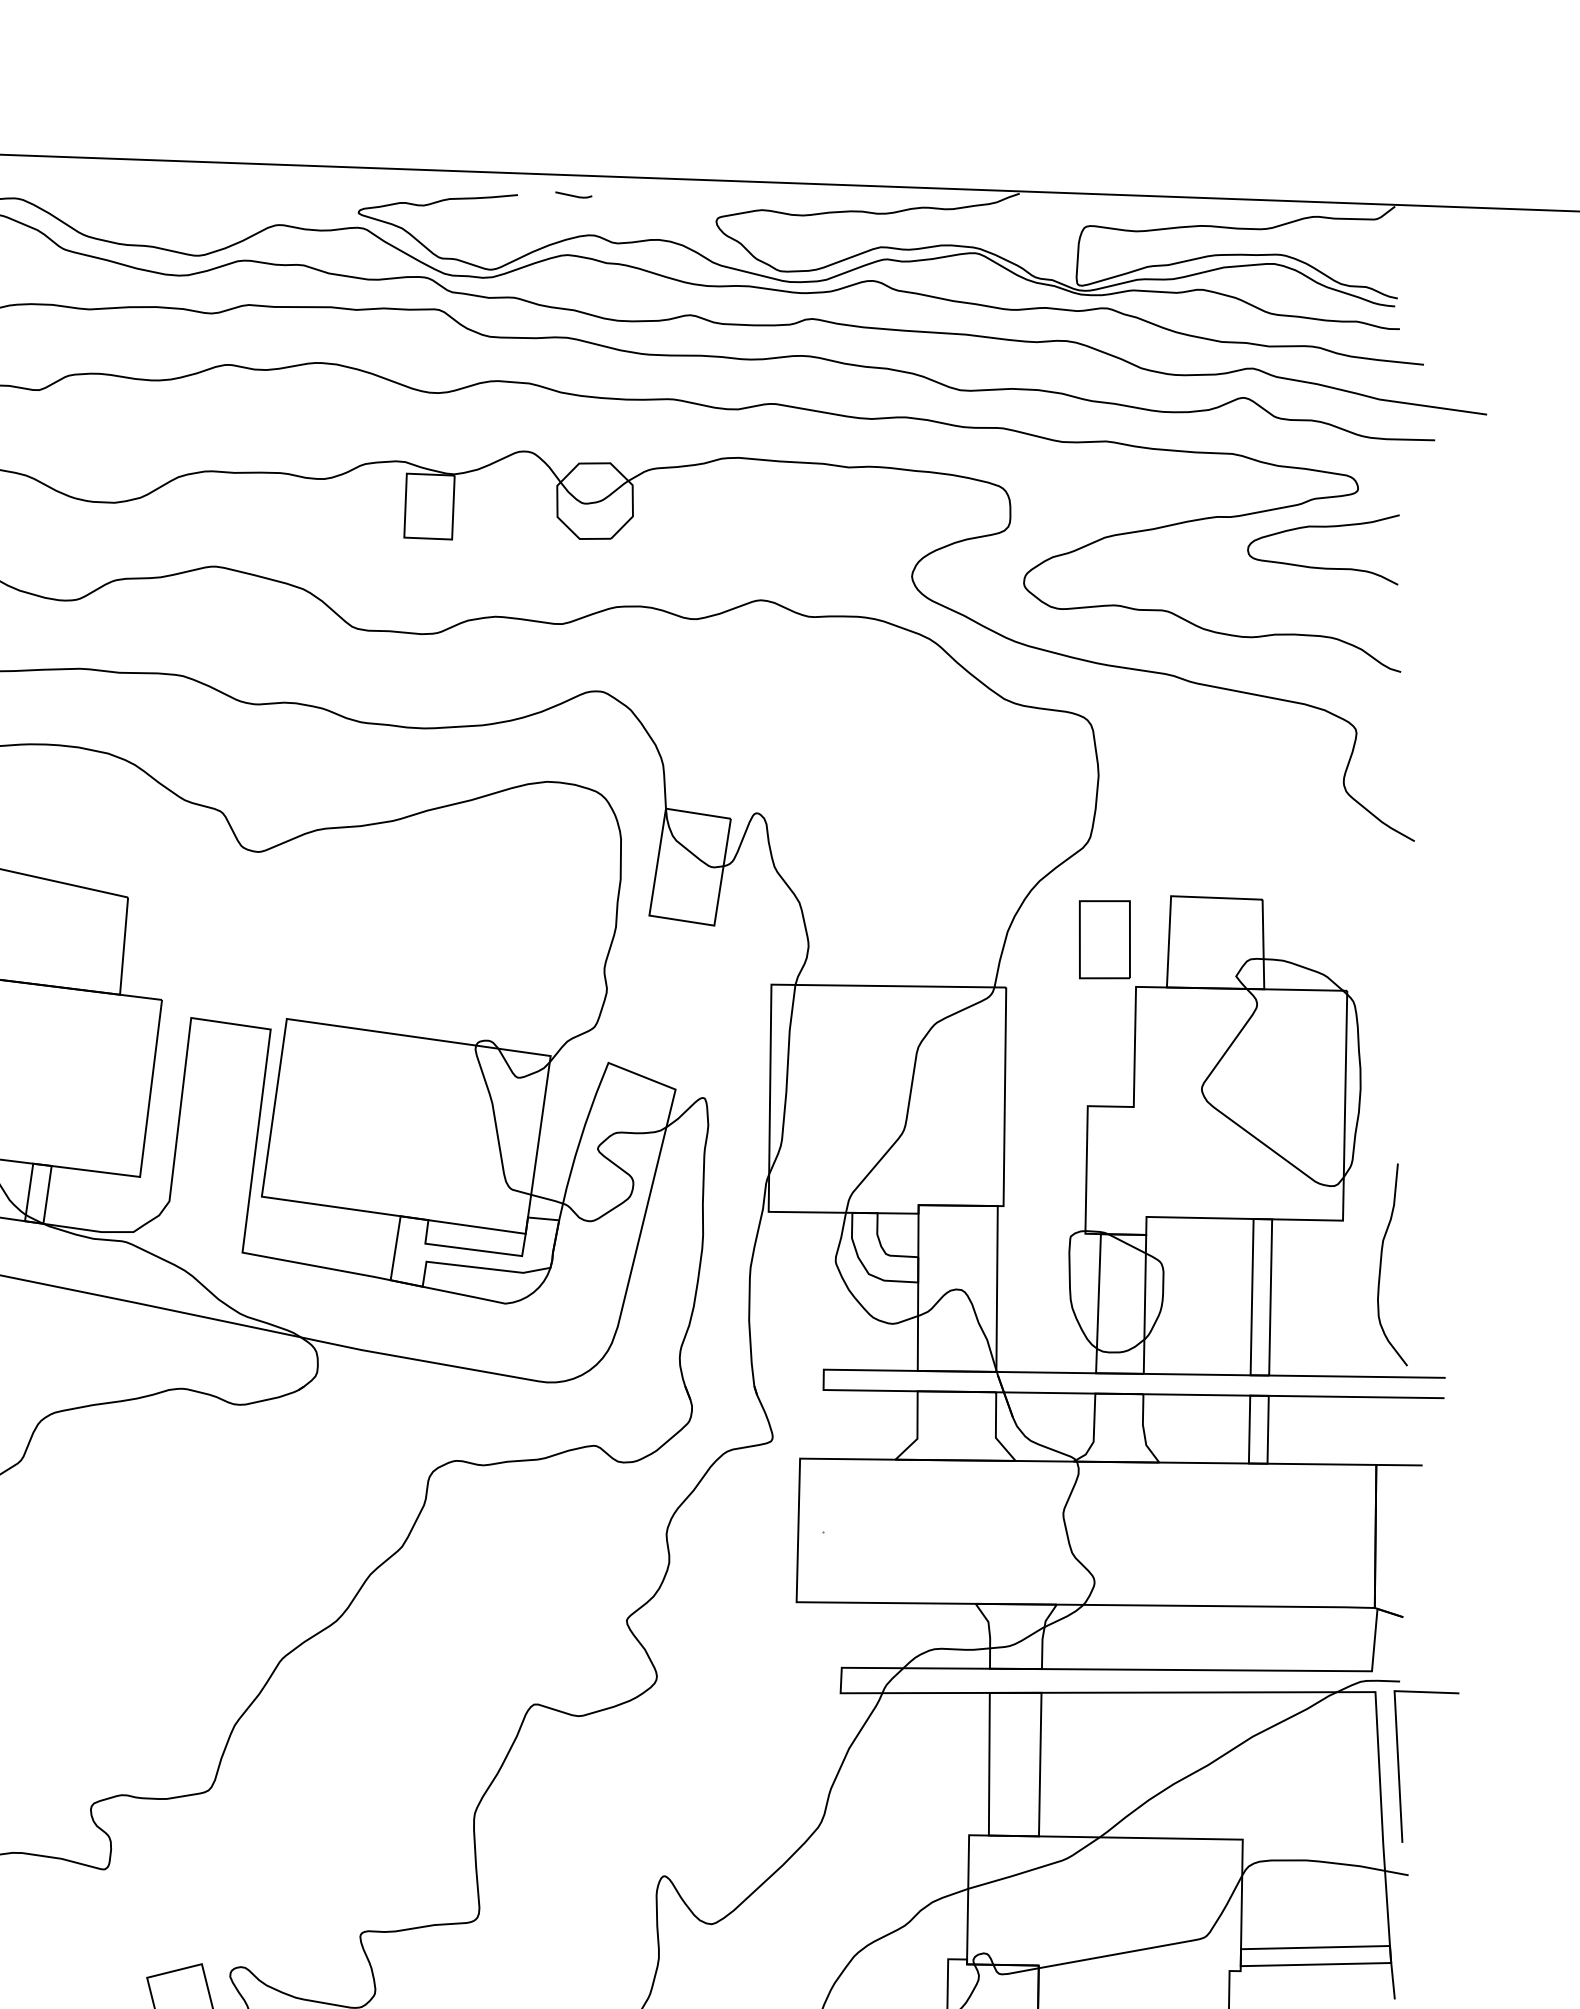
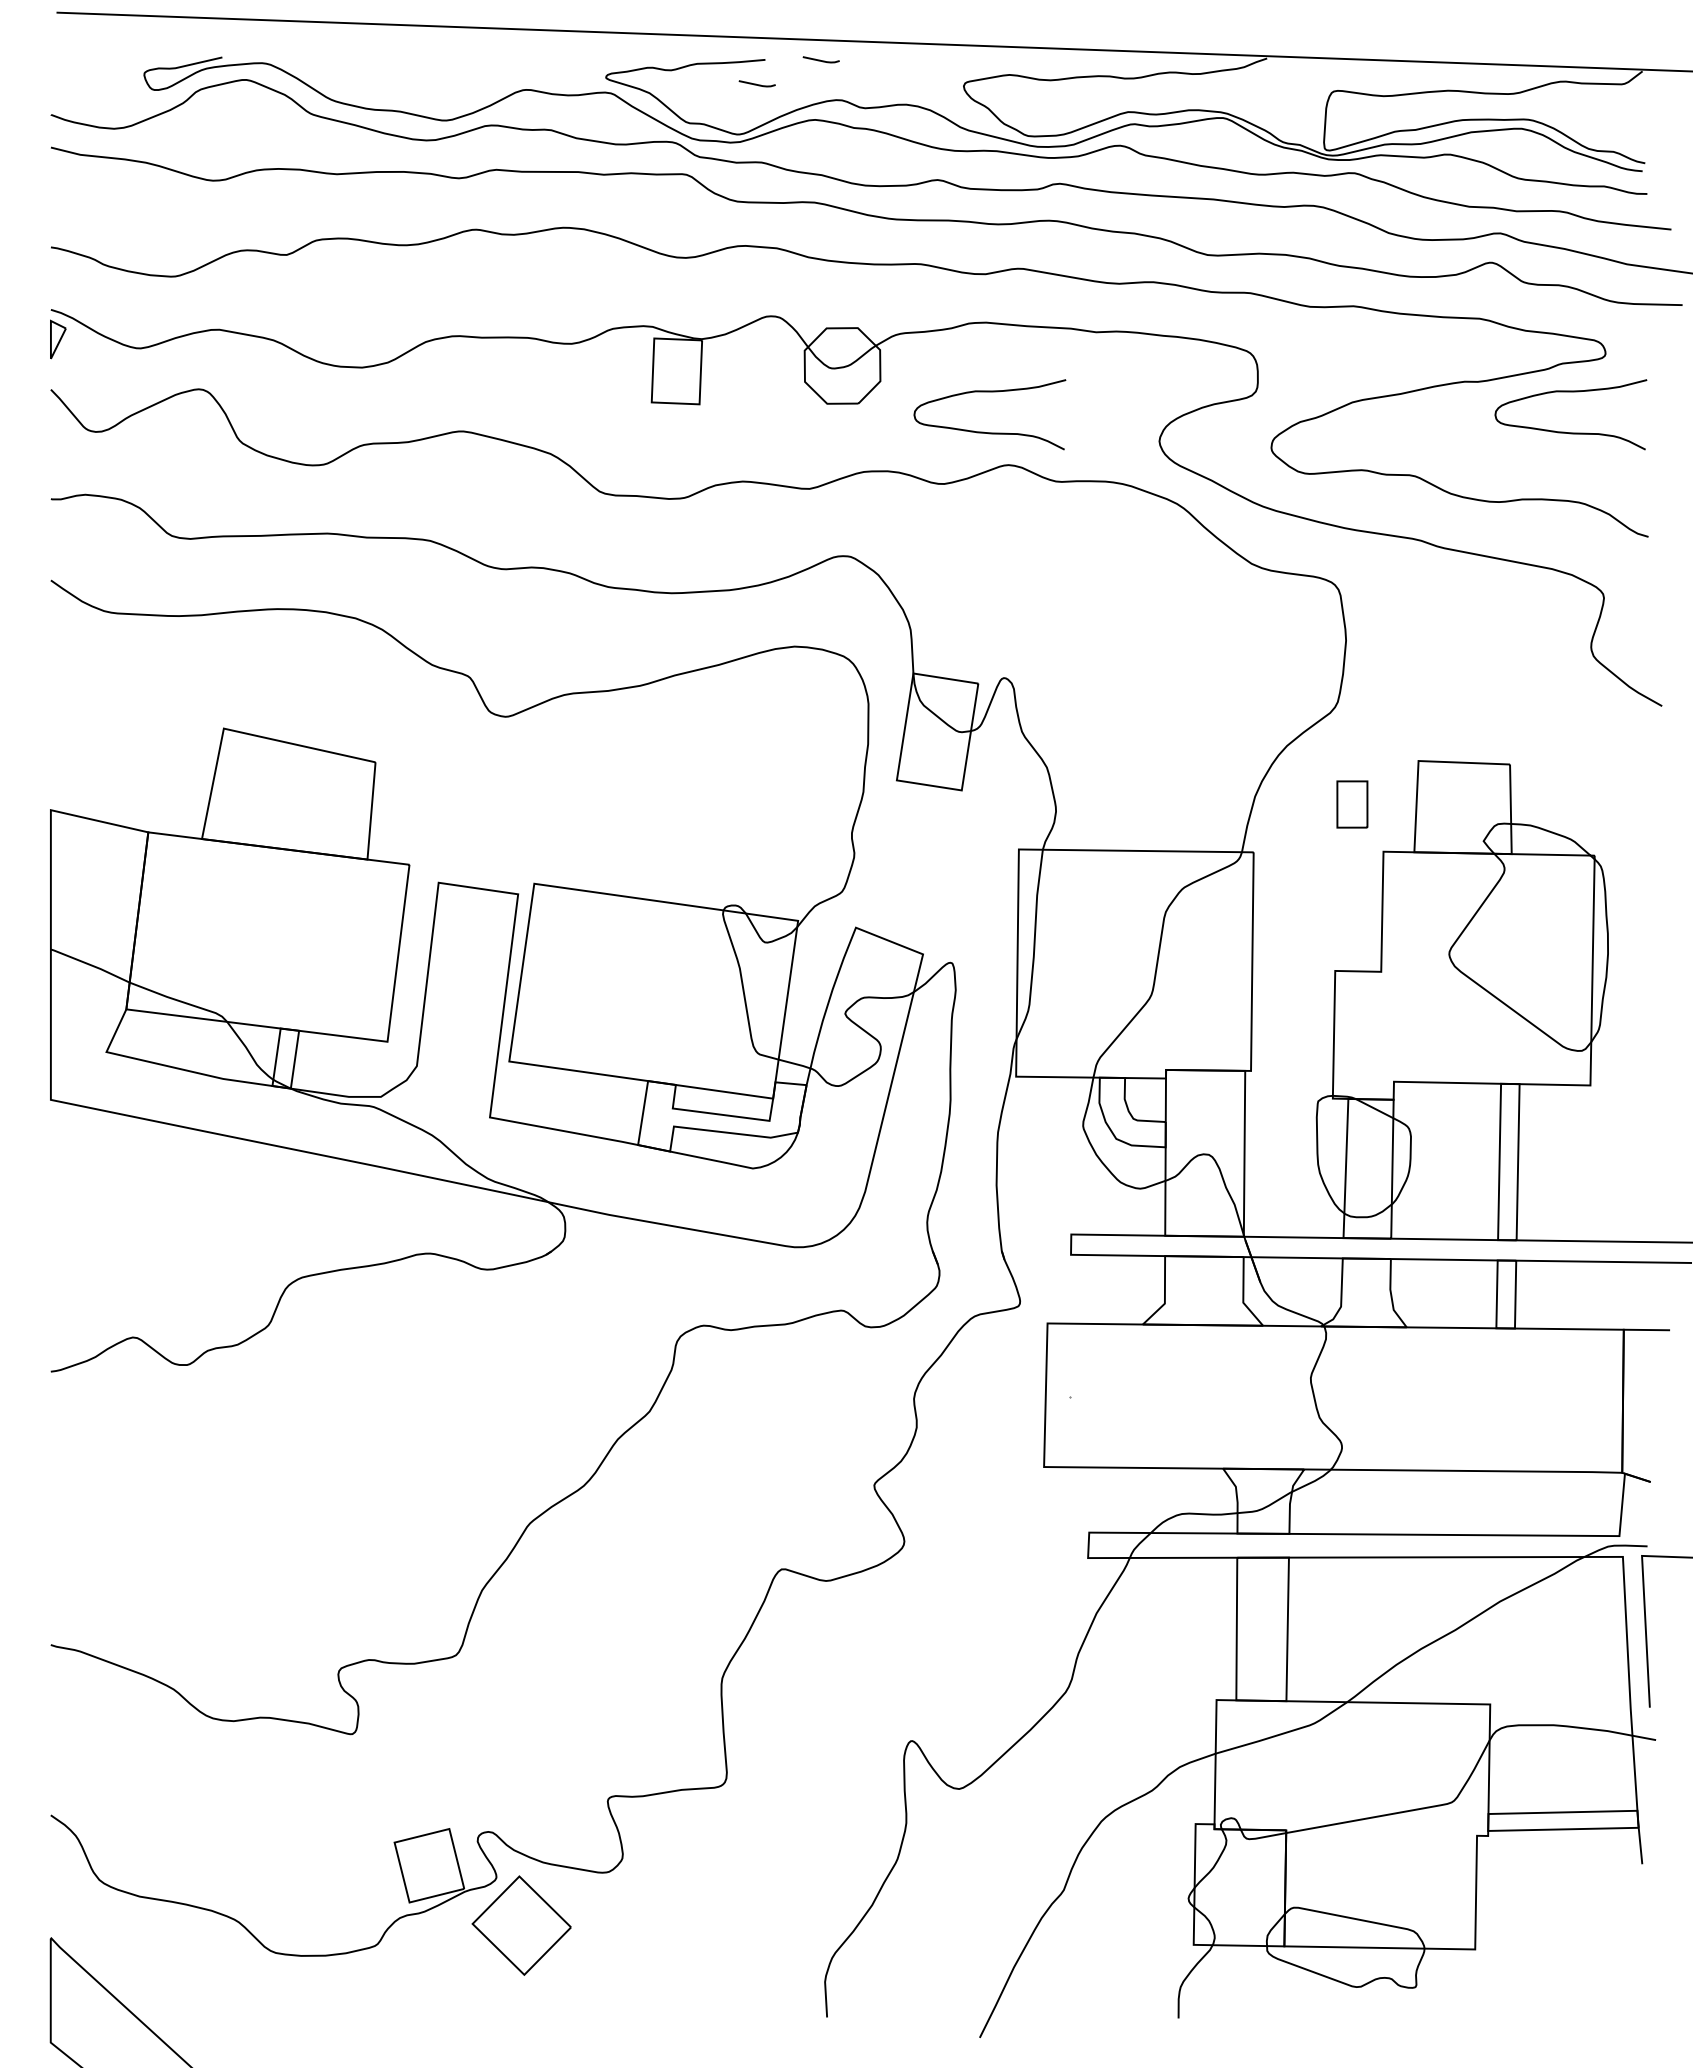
line: (509, 218) -> (756, 83), added
curve: (742, 567) -> (989, 432), added
part: (1105, 939) -> (1352, 804), size x0.6
curve: (1382, 1262) -> (1629, 1127), removed

